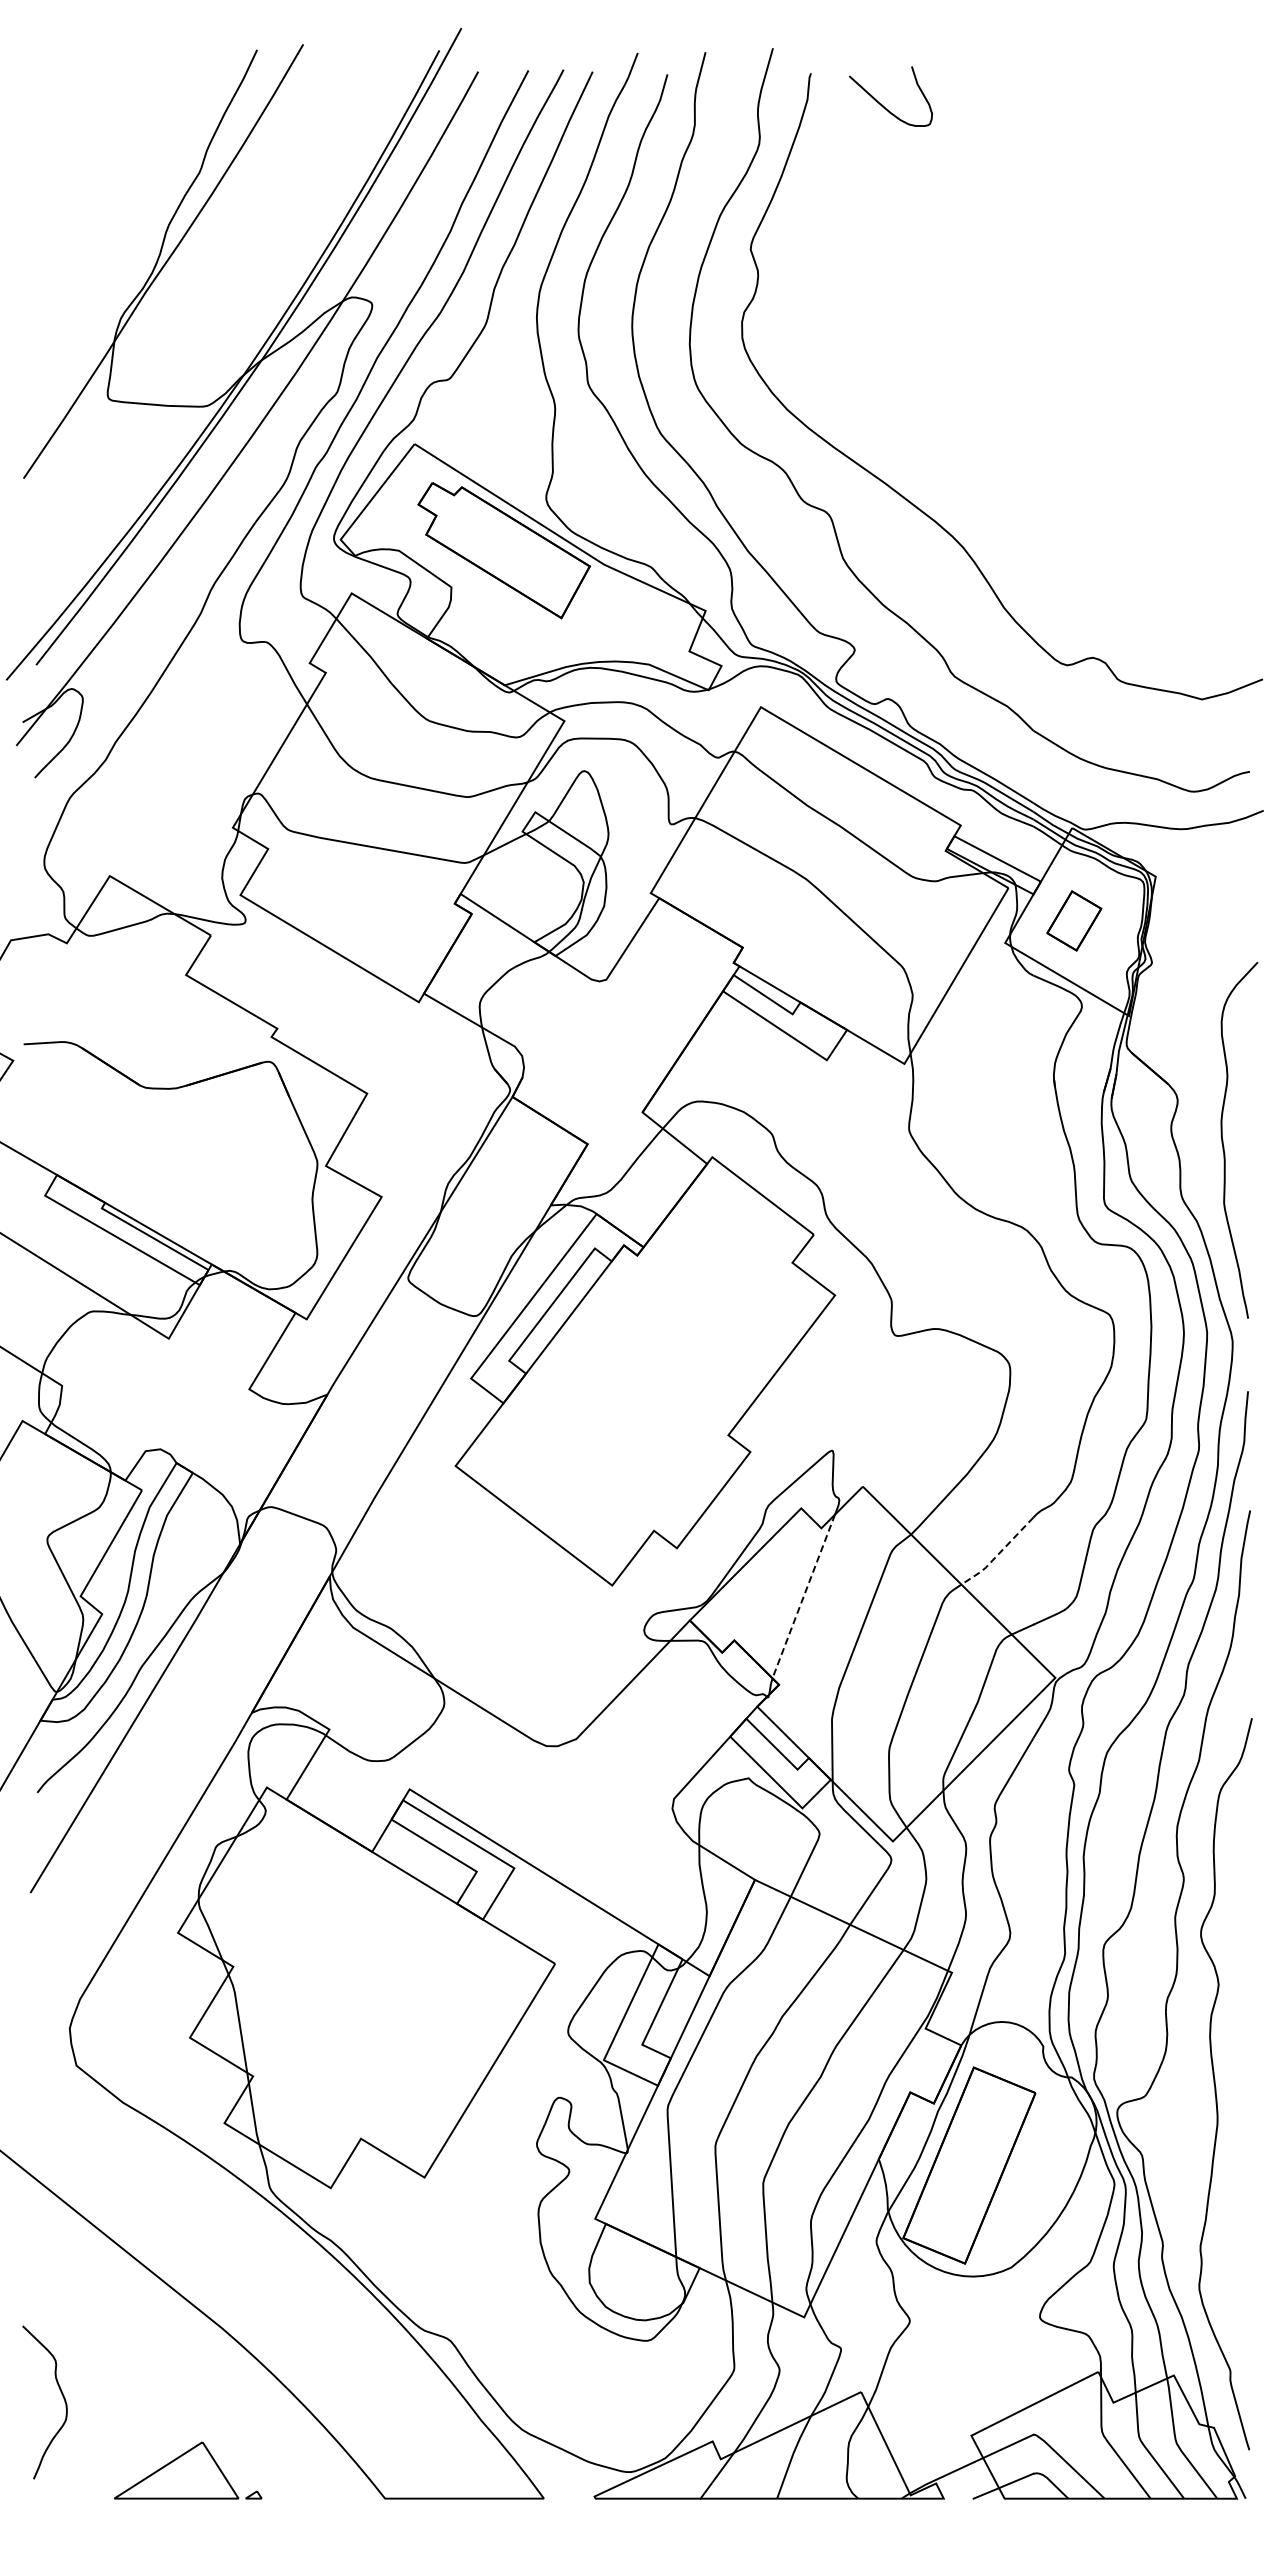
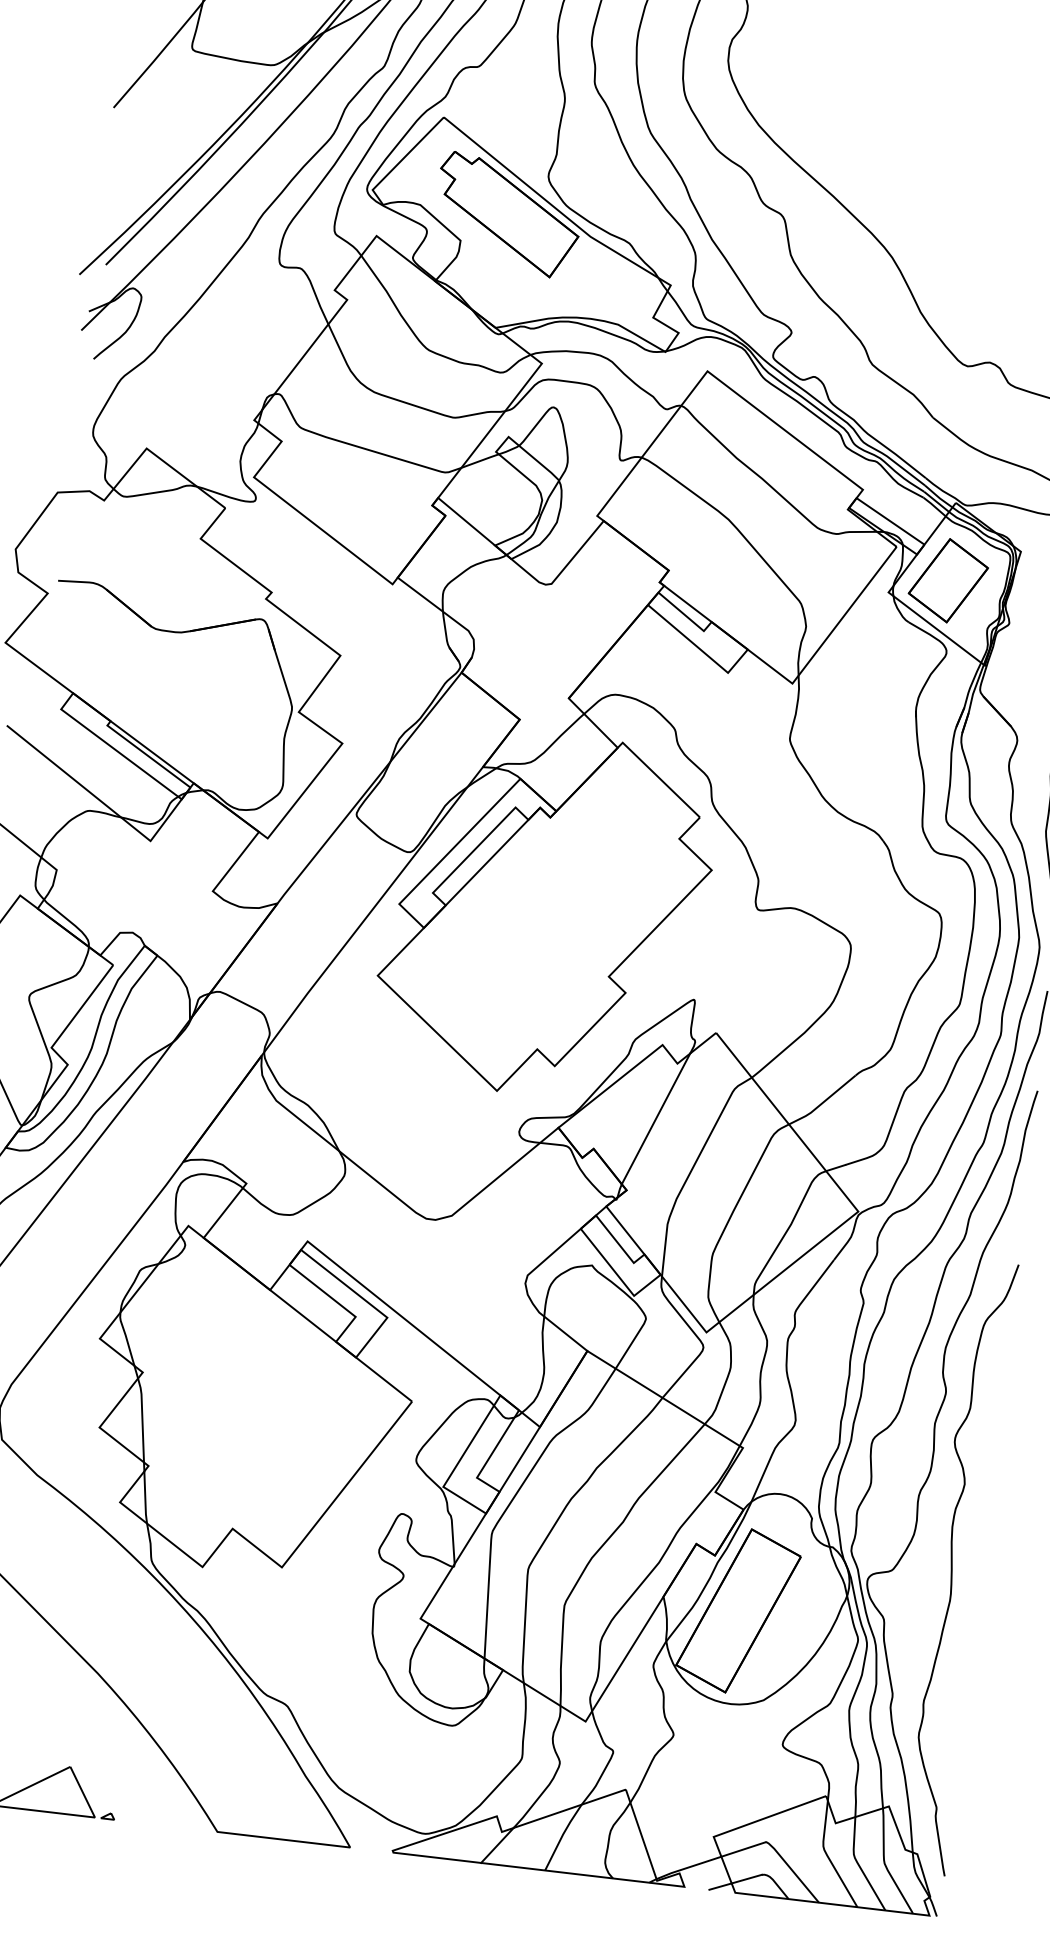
part: (1074, 920) -> (948, 580), size x1.67
line: (997, 1554) -> (822, 1102), dashed -> solid
line: (803, 1596) -> (655, 1118), dashed -> solid

